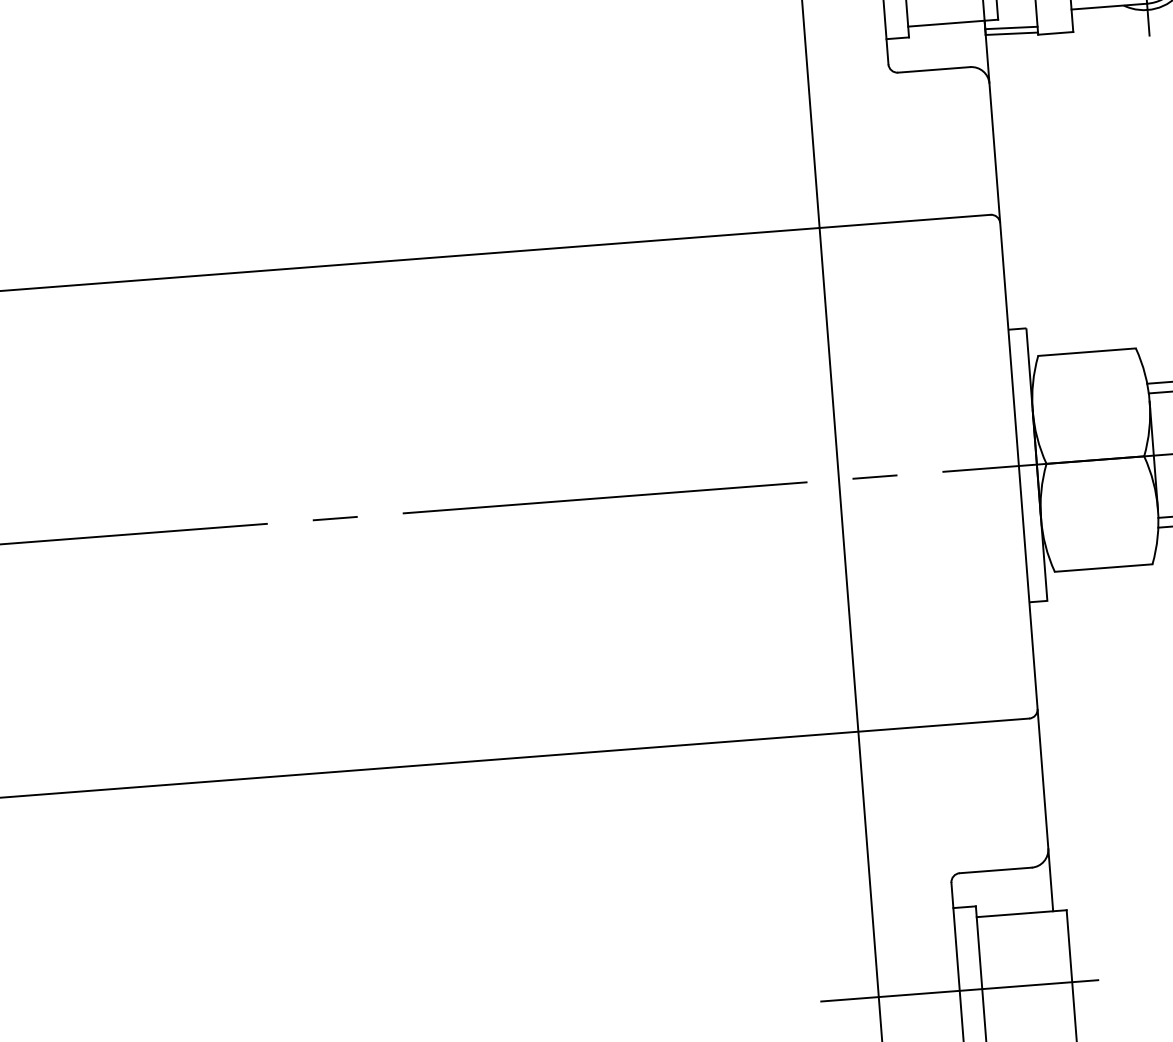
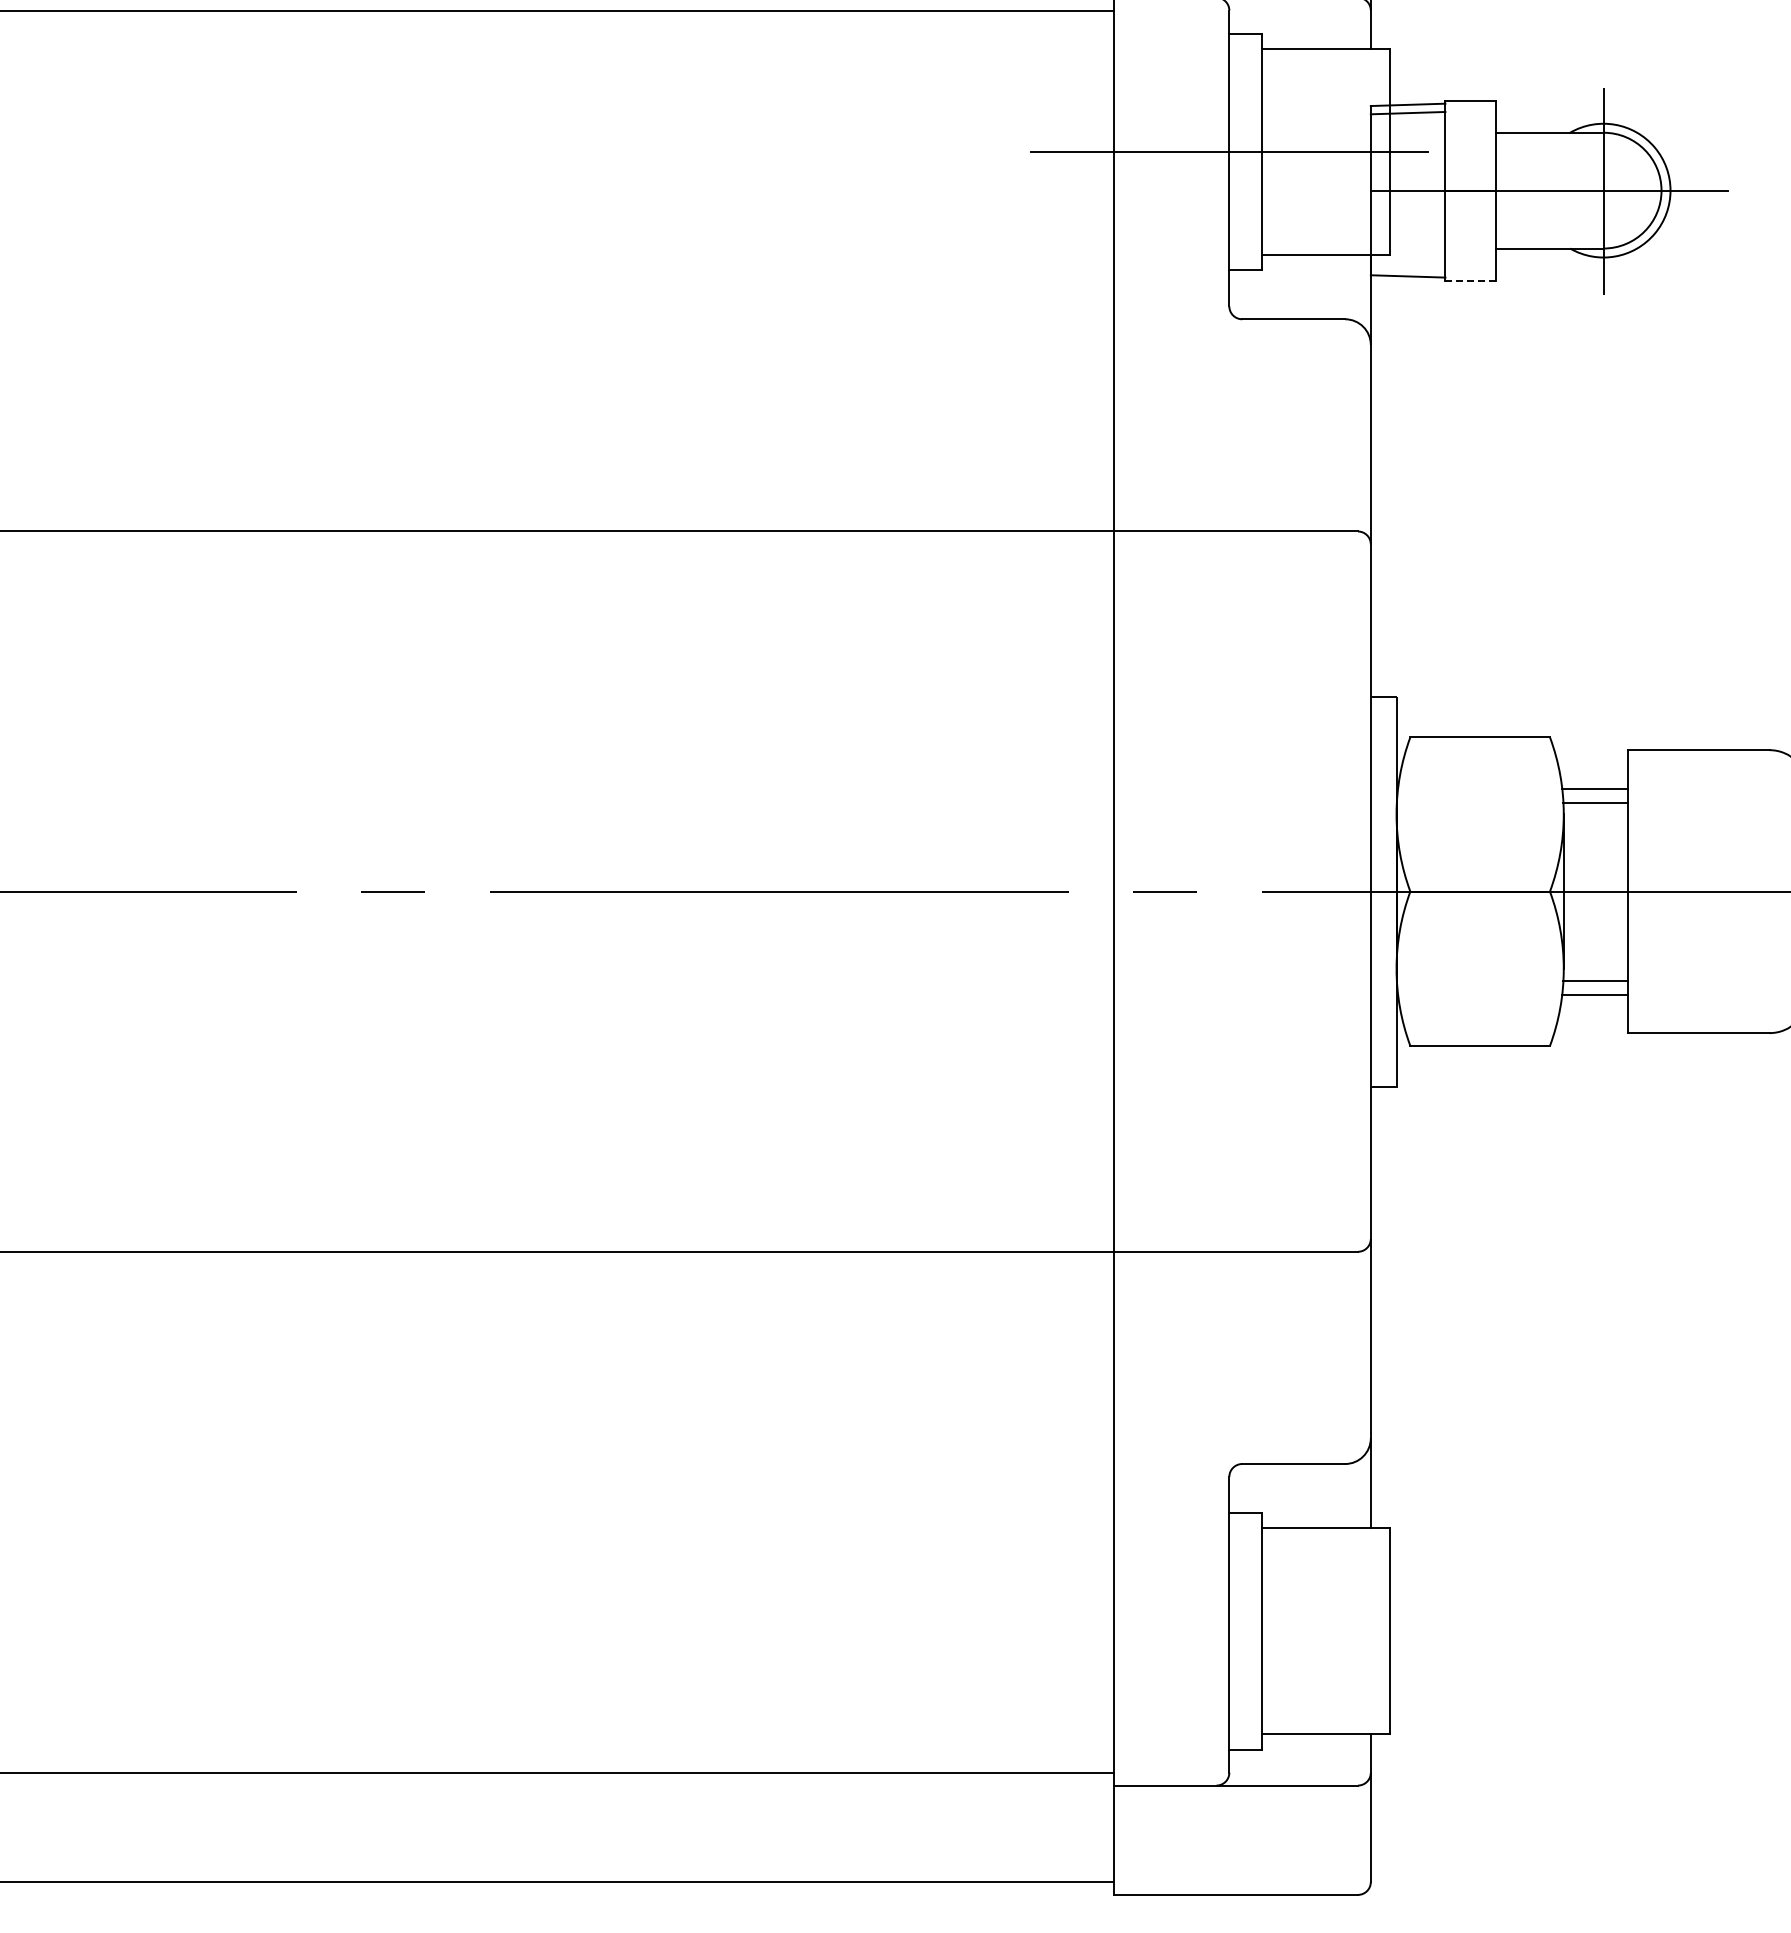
line: (1010, 27) -> (1407, 267), removed
line: (1056, 33) -> (1471, 280), solid -> dashed
line: (959, 991) -> (1228, 1631), removed

